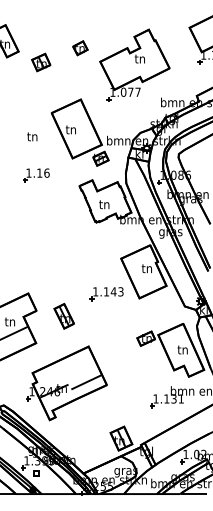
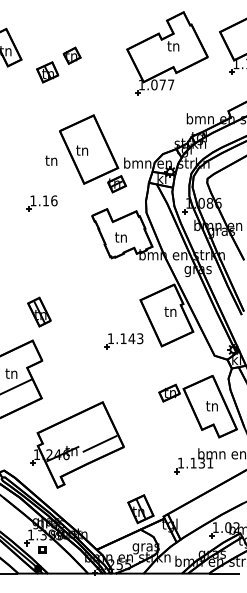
part: (79, 47) -> (71, 55), moved
part: (134, 65) -> (167, 53), moved
text: (32, 136) -> (51, 160), moved
part: (64, 315) -> (39, 311), moved

